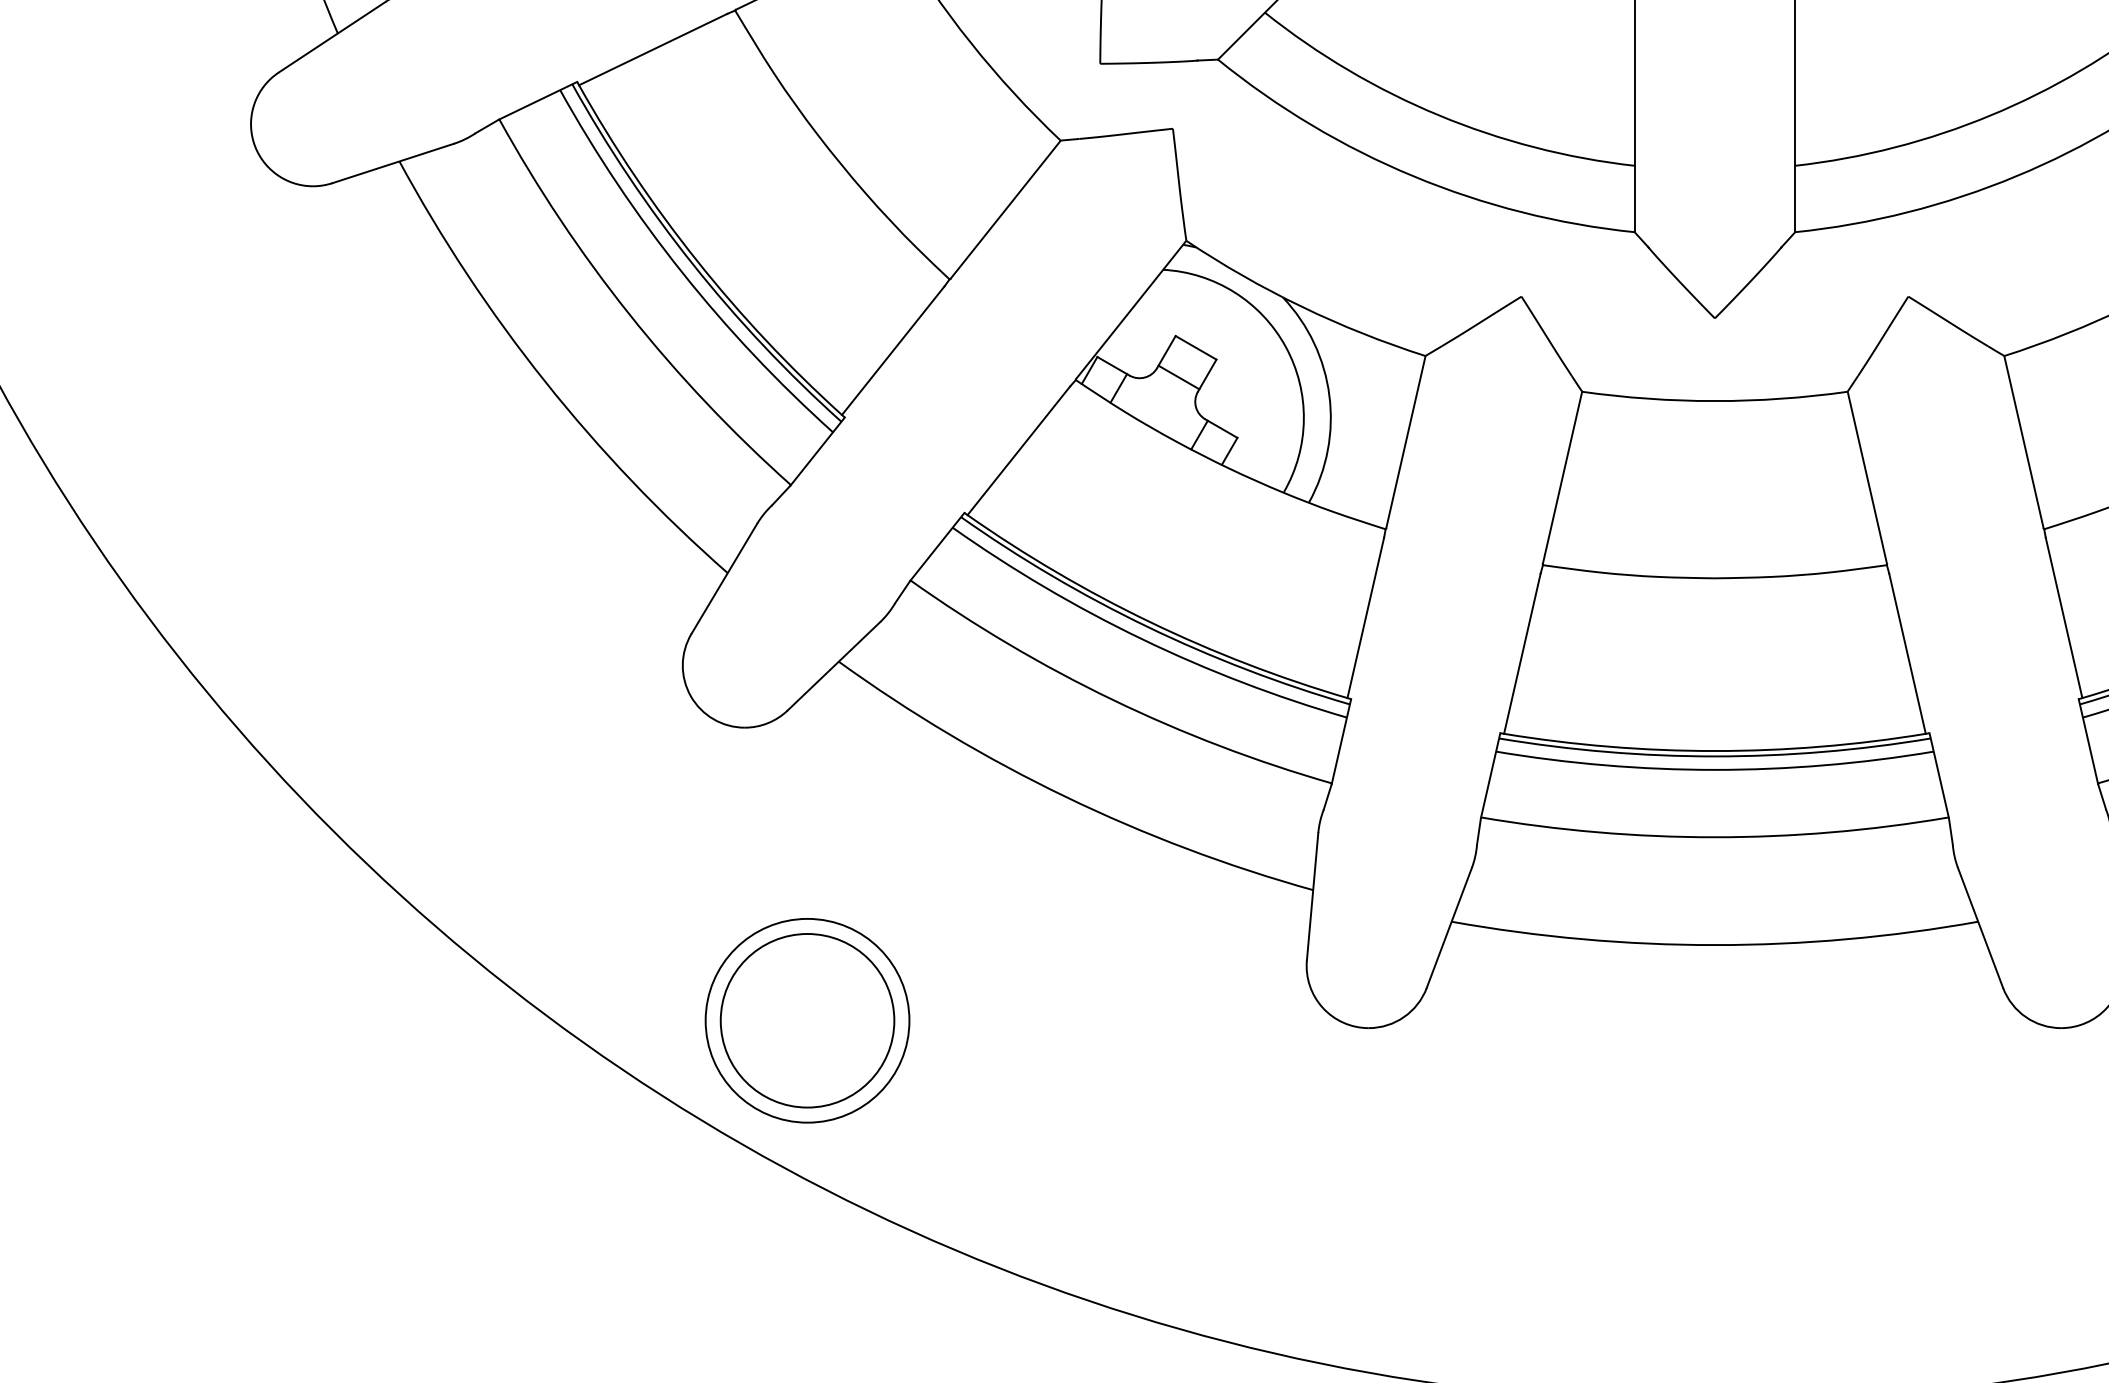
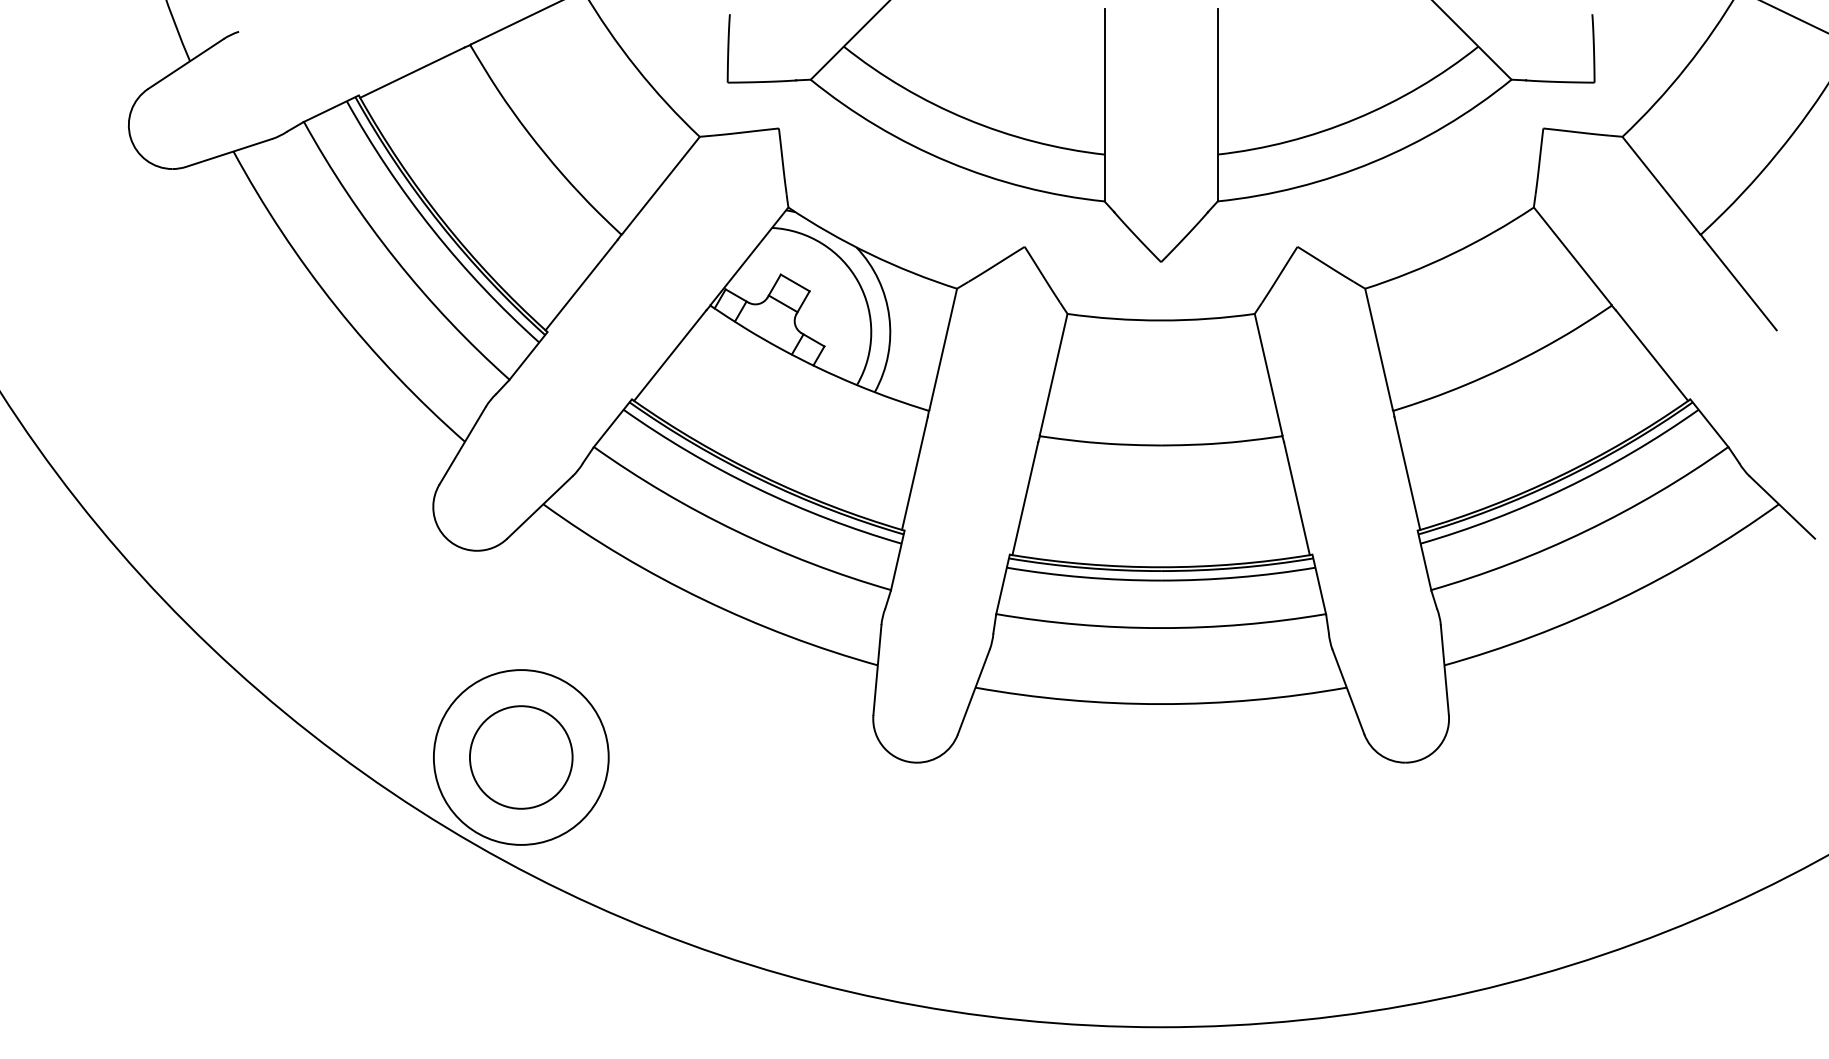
circle: (806, 1020) -> (520, 757), size x0.71
circle: (806, 1020) -> (520, 757), size x1.43

